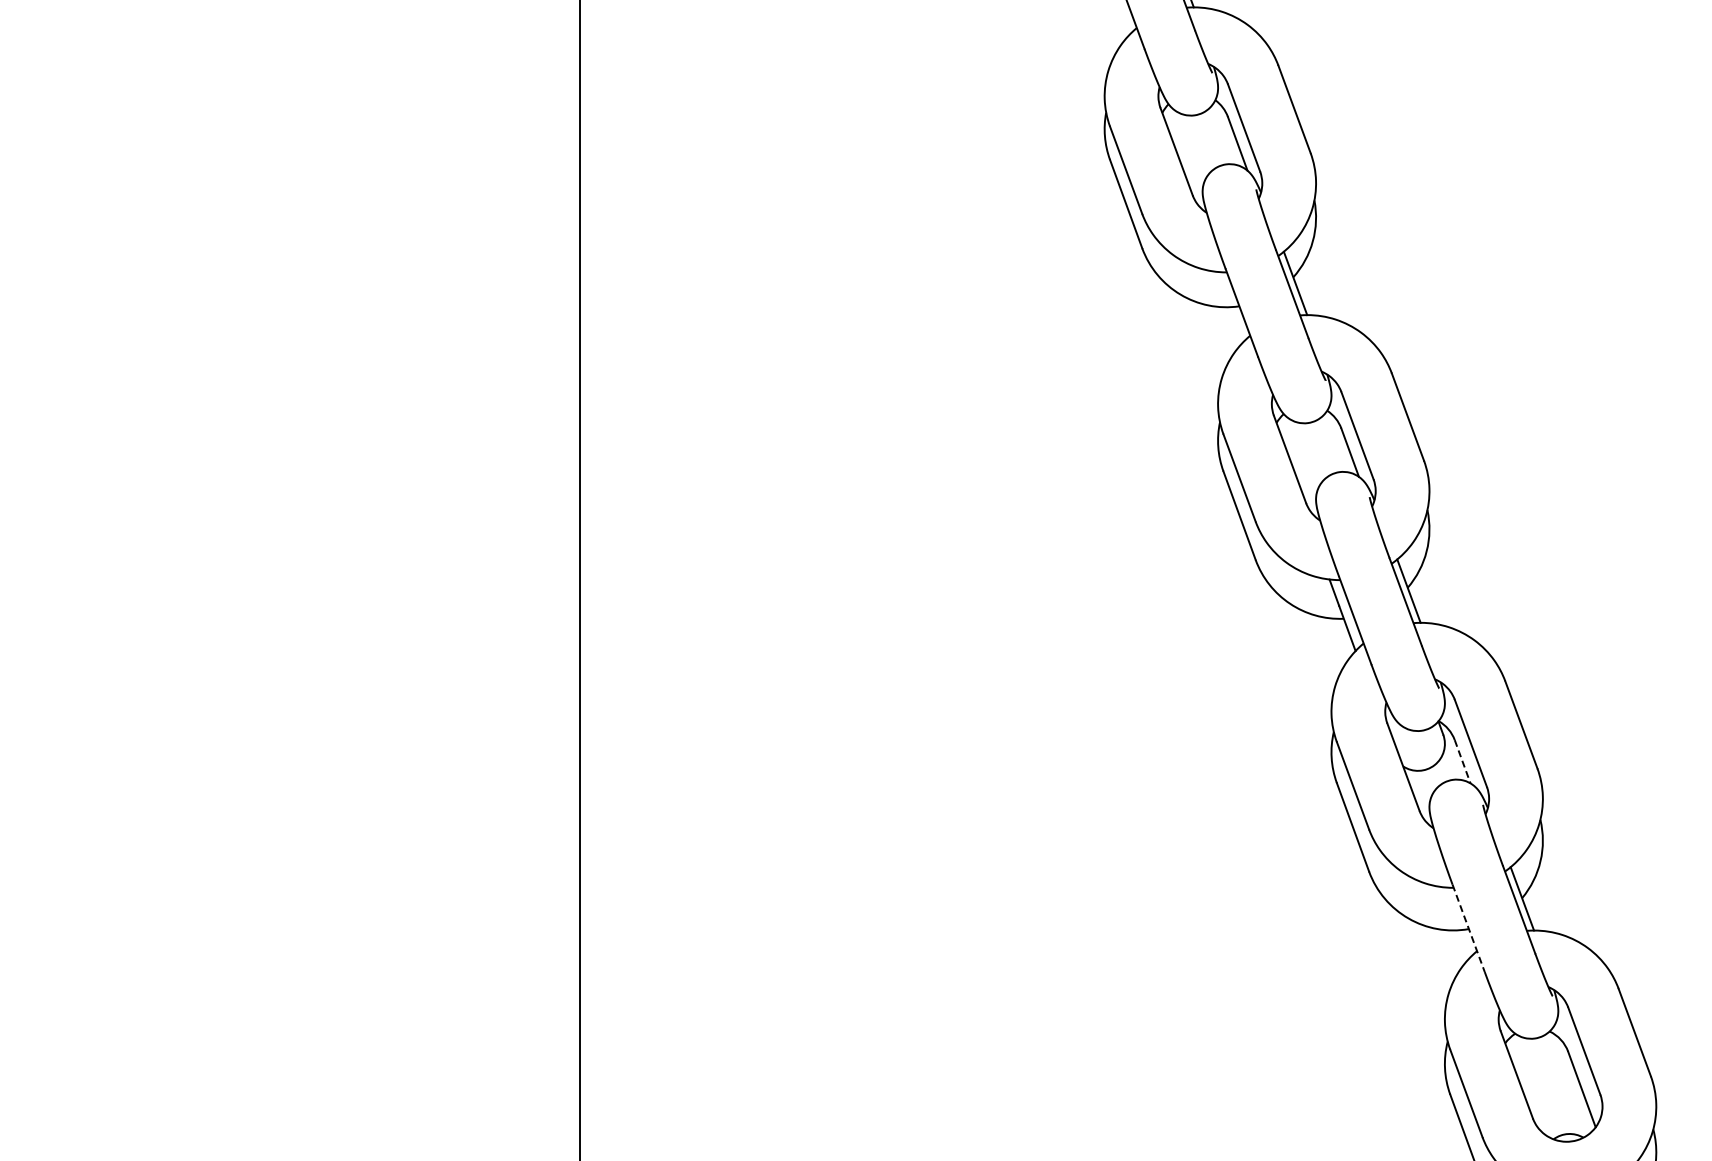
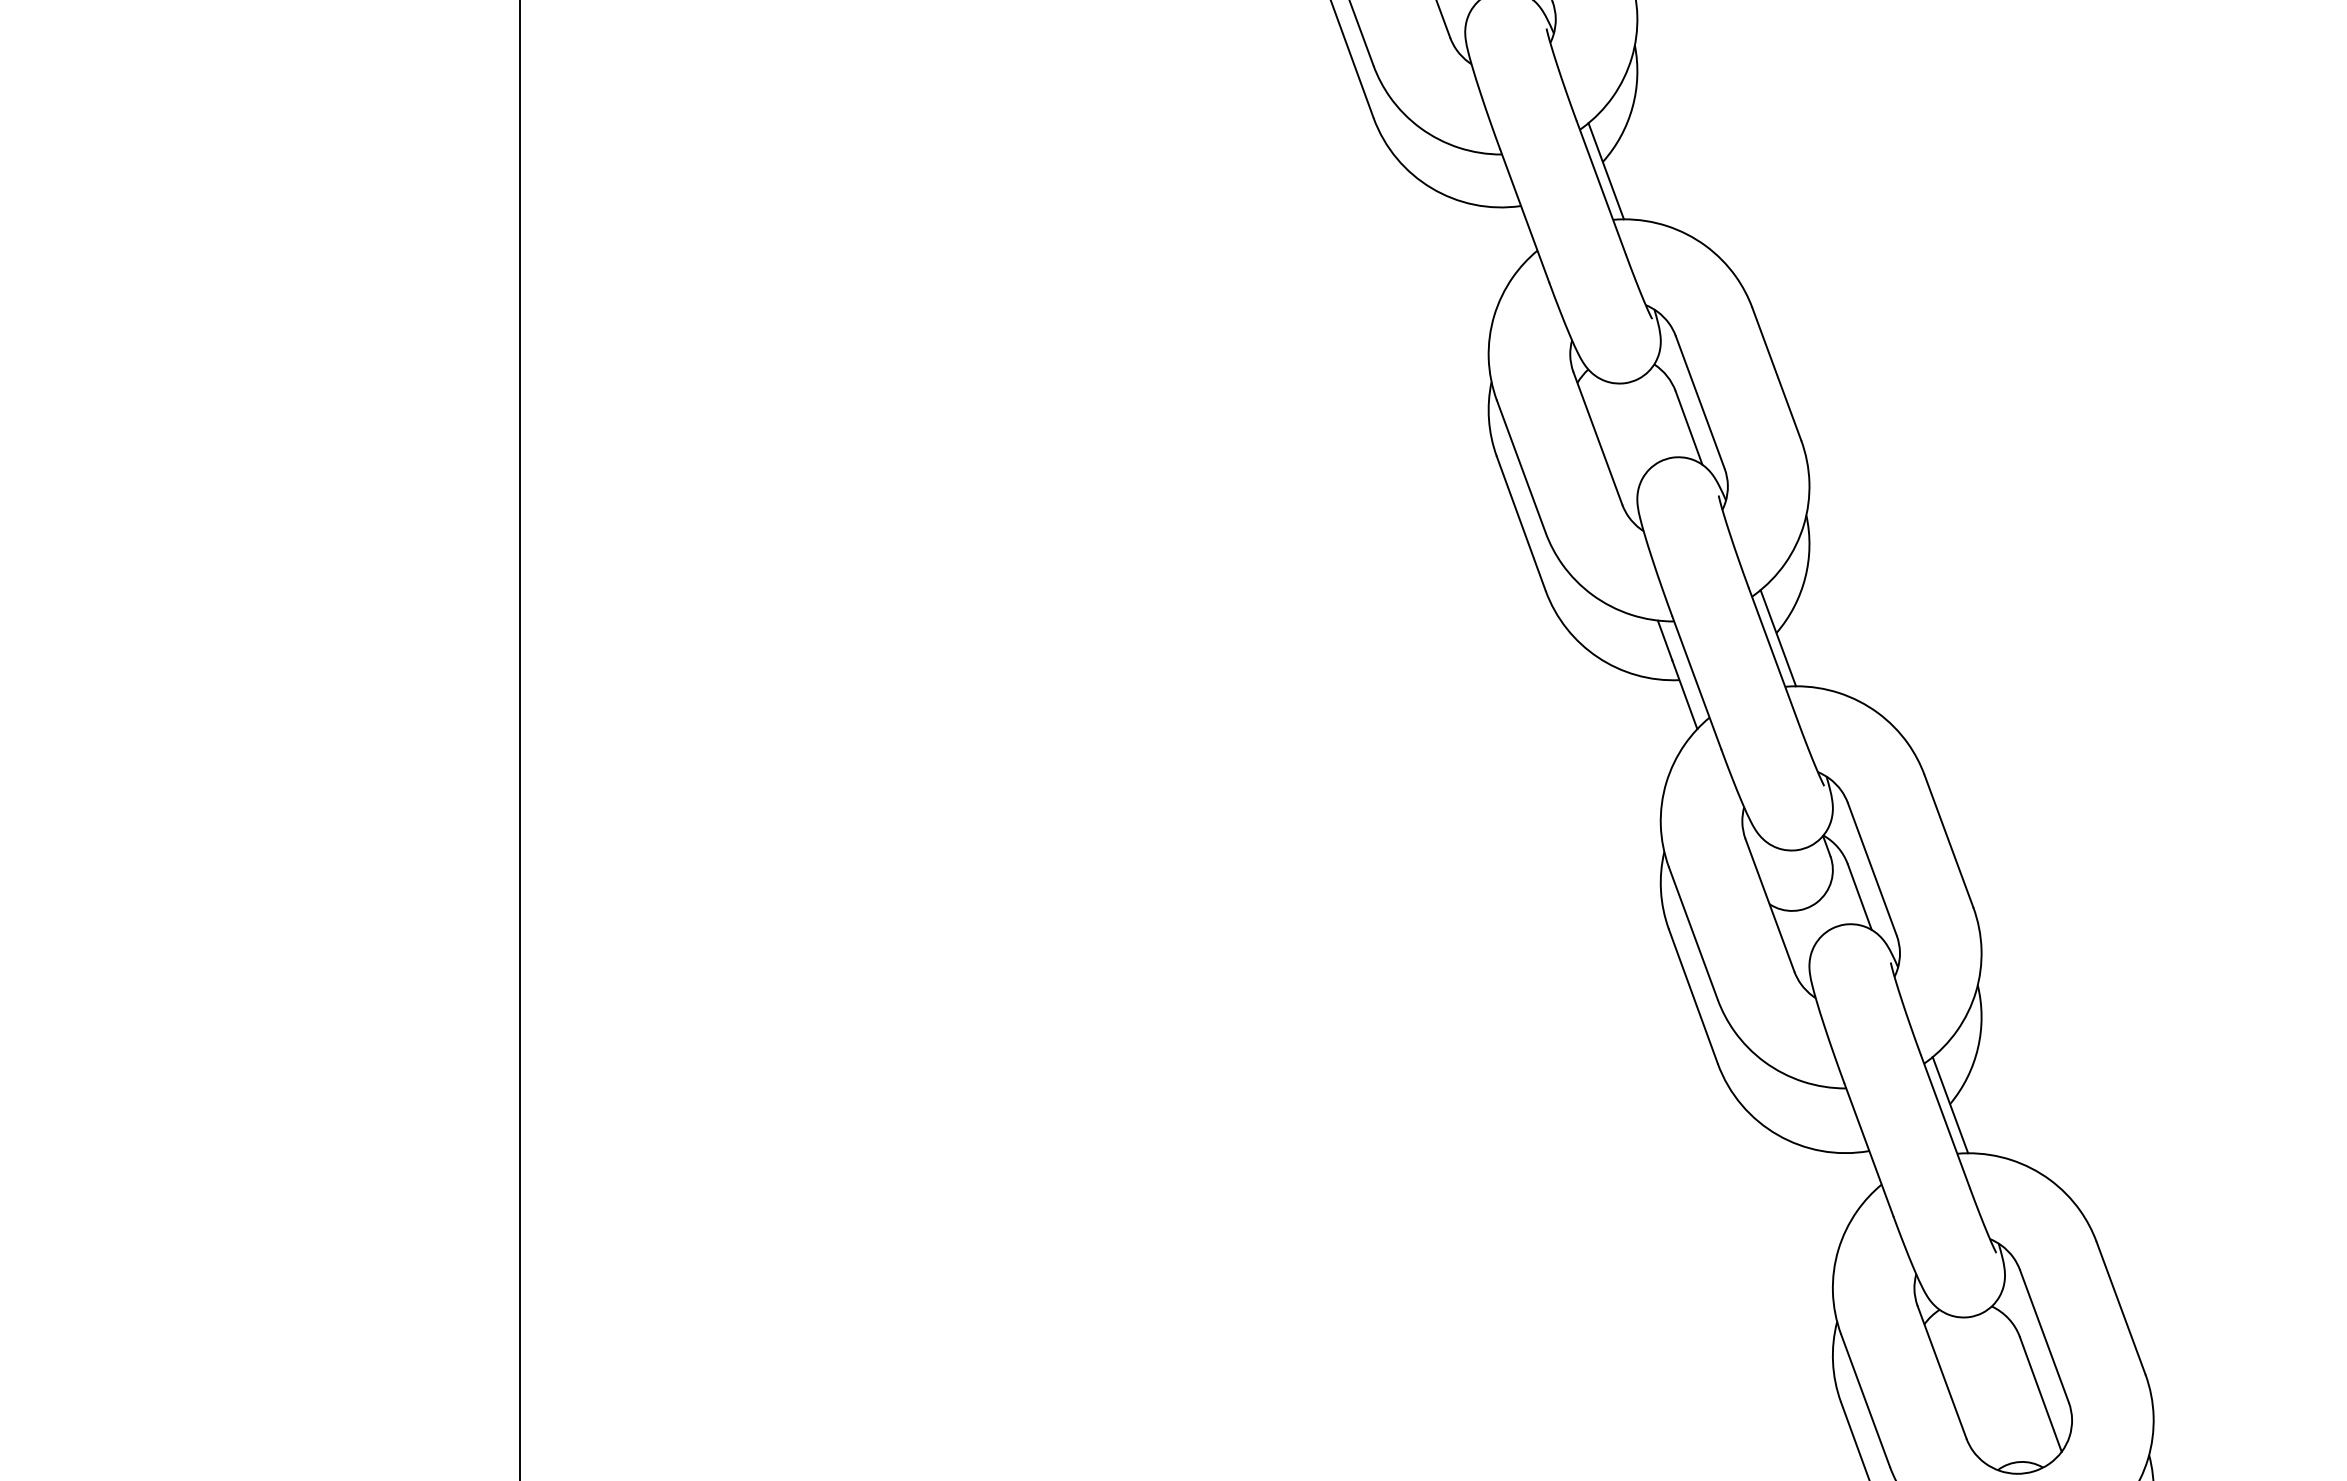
line: (1462, 762) -> (1859, 898), dashed -> solid
line: (1468, 928) -> (1868, 1150), dashed -> solid

